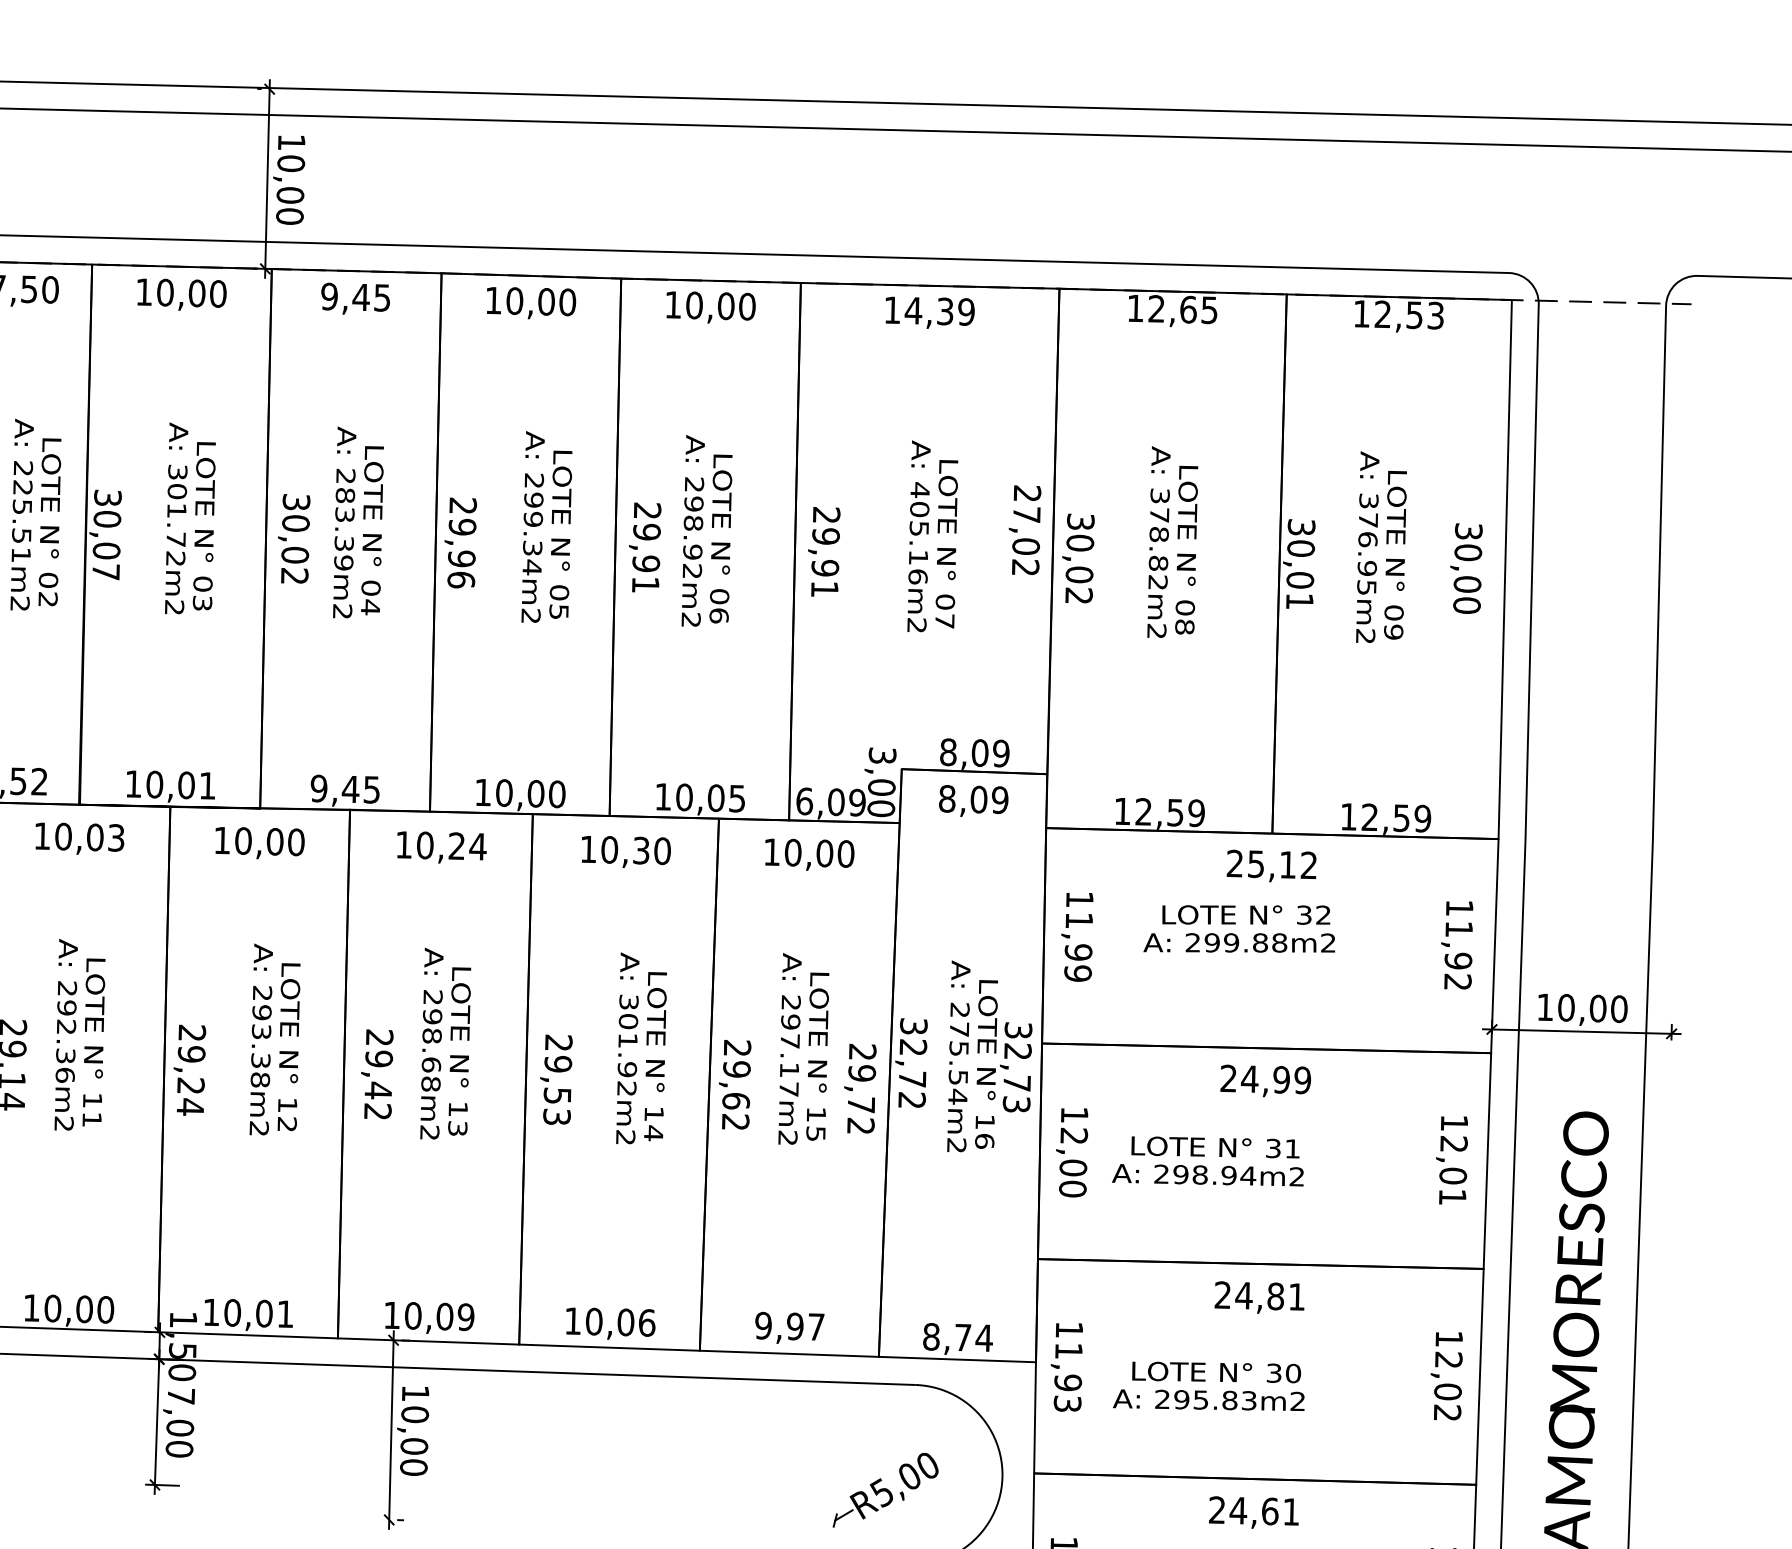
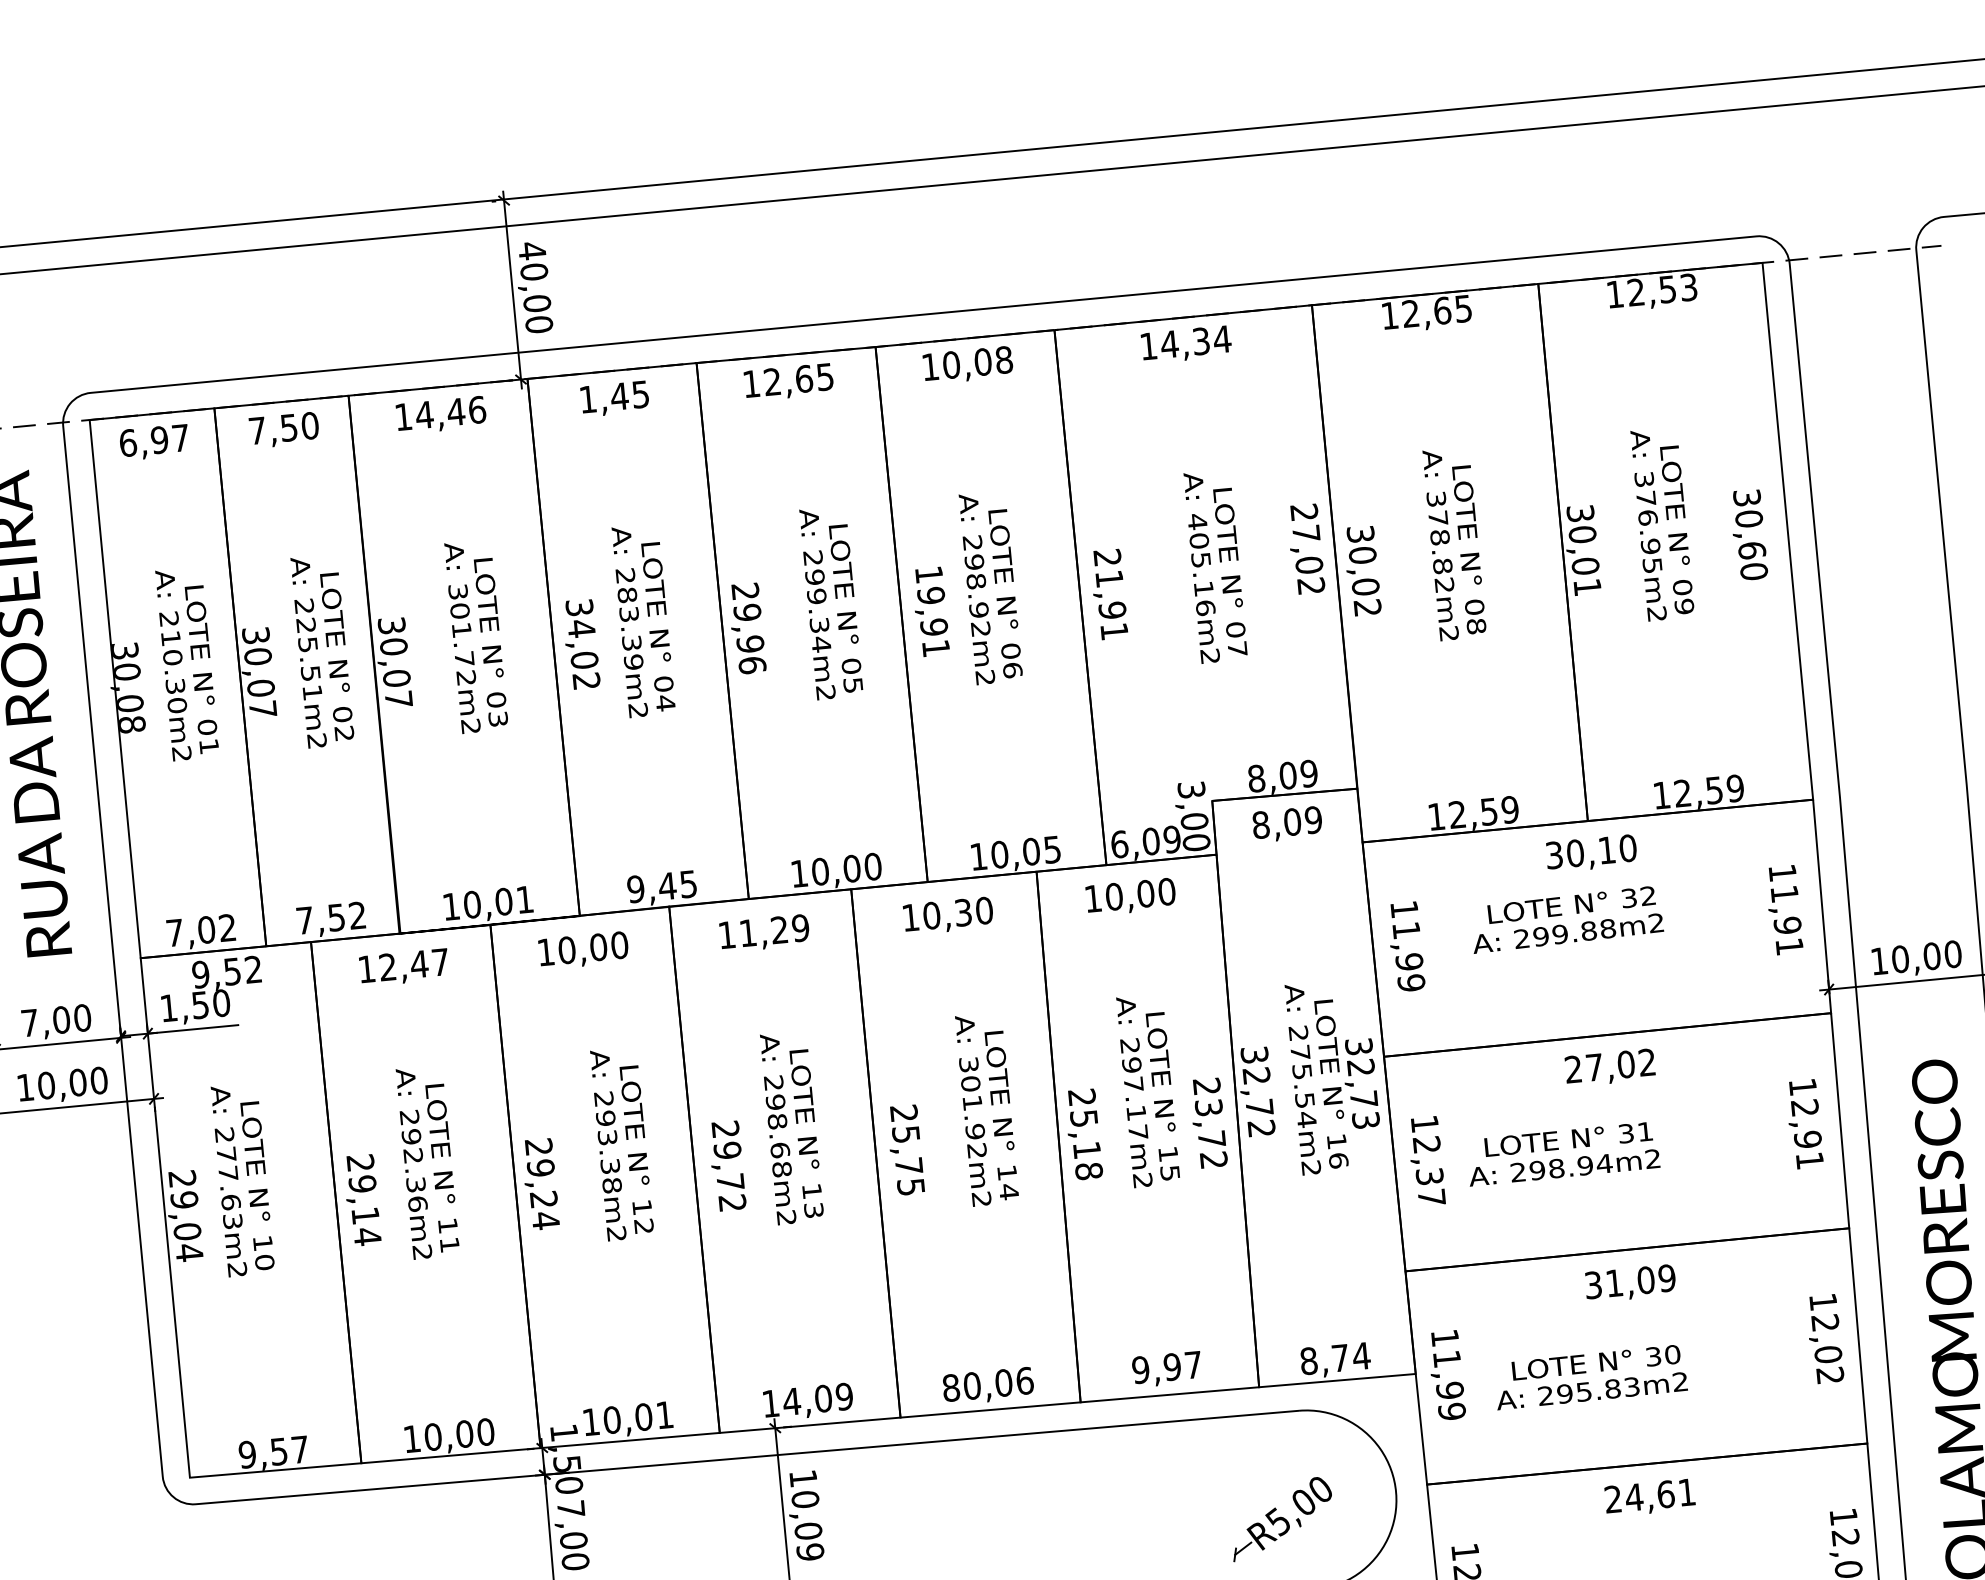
text: (291, 143) -> (532, 251), 10,00 -> 40,00
text: (192, 293) -> (451, 412), 10,00 -> 14,46
text: (328, 296) -> (587, 399), 9,45 -> 1,45
text: (540, 301) -> (798, 379), 10,00 -> 12,65
text: (747, 306) -> (1004, 359), 10,00 -> 10,08
text: (966, 312) -> (1222, 339), 14,39 -> 14,34
text: (646, 510) -> (928, 574), 29,91 -> 19,91
text: (295, 523) -> (581, 628), 30,02 -> 34,02
text: (826, 536) -> (1109, 578), 29,91 -> 21,91
text: (1467, 584) -> (1752, 550), 30,00 -> 30,60
text: (89, 836) -> (413, 964), 10,03 -> 12,47
text: (451, 845) -> (774, 930), 10,24 -> 11,29
text: (1271, 864) -> (1590, 851), 25,12 -> 30,10
text: (1457, 982) -> (1789, 946), 11,92 -> 11,91
text: (861, 1073) -> (1208, 1107), 29,72 -> 23,72
text: (1275, 1079) -> (1620, 1064), 24,99 -> 27,02
text: (378, 1090) -> (730, 1182), 29,42 -> 29,72
text: (557, 1090) -> (908, 1160), 29,53 -> 25,75
text: (736, 1095) -> (1086, 1144), 29,62 -> 25,18
text: (1452, 1175) -> (1807, 1139), 12,01 -> 12,91
text: (1072, 1178) -> (1430, 1187), 12,00 -> 12,37
text: (1259, 1295) -> (1629, 1281), 24,81 -> 31,09
text: (413, 1315) -> (792, 1401), 10,09 -> 14,09
text: (573, 1320) -> (951, 1387), 10,06 -> 80,06
text: (1067, 1403) -> (1451, 1411), 11,93 -> 11,99
text: (413, 1466) -> (810, 1551), 10,00 -> 10,09

